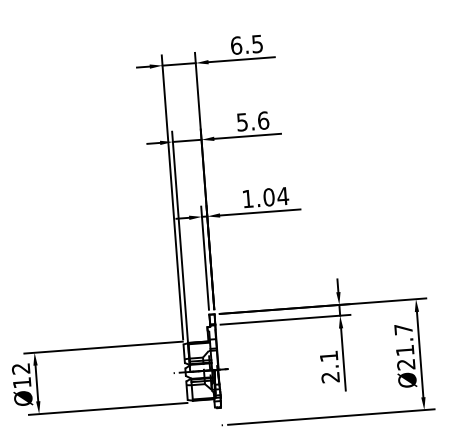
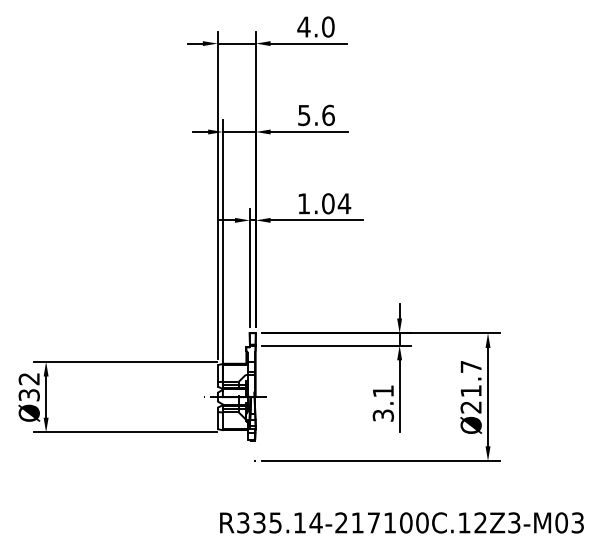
text: (246, 44) -> (315, 26), 6.5 -> 4.0
text: (330, 377) -> (383, 415), 2.1 -> 3.1
text: (21, 383) -> (28, 395), Ø12 -> Ø32

